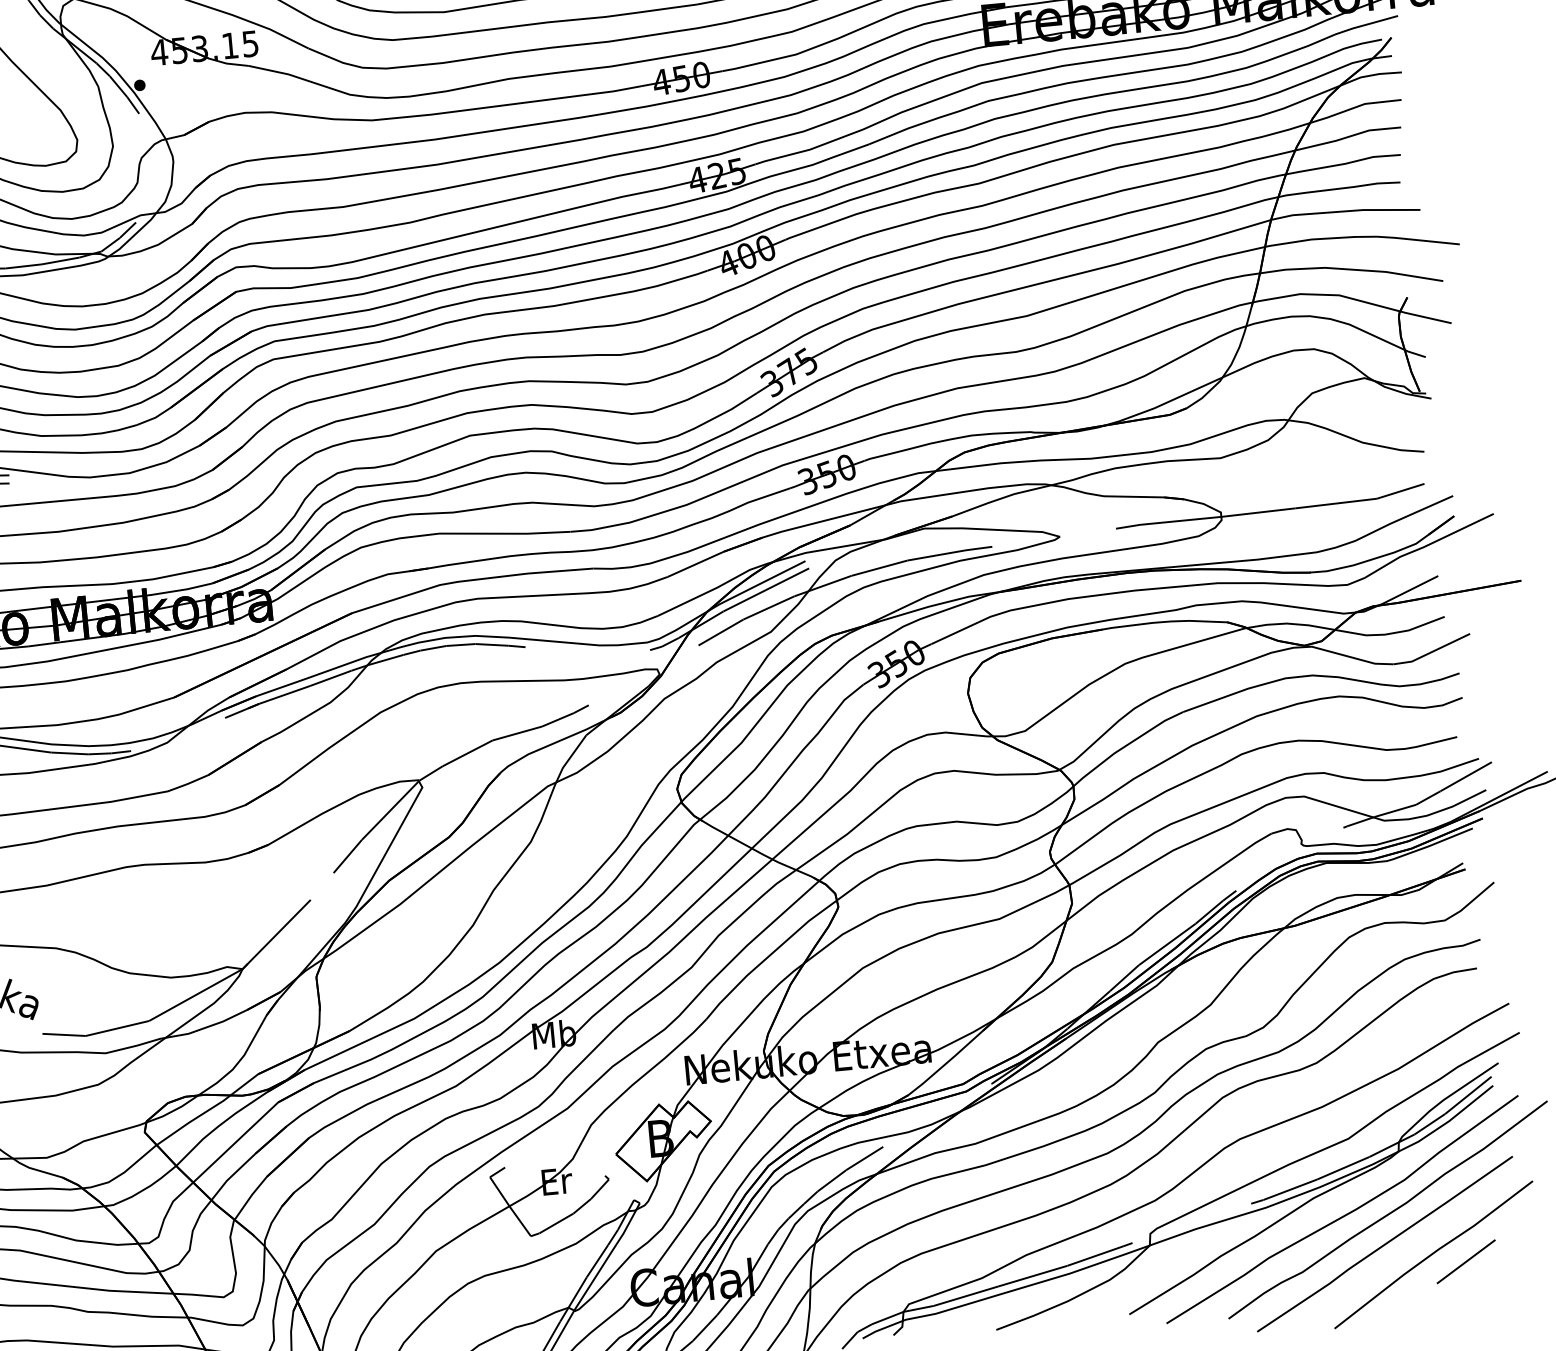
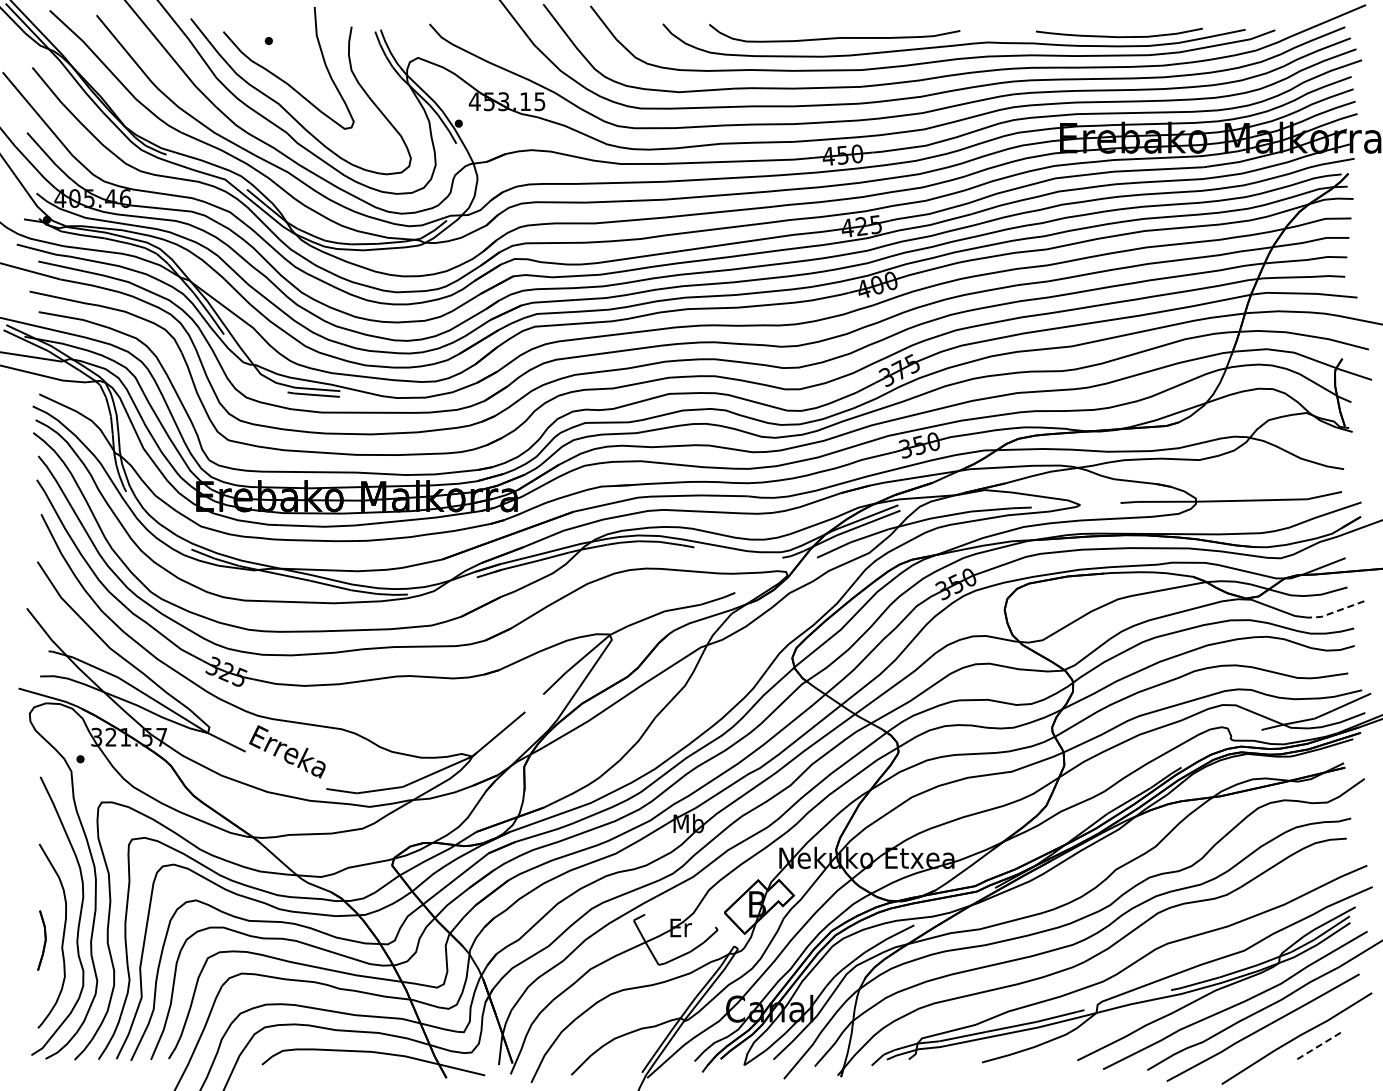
line: (1431, 652) -> (1335, 611), solid -> dashed
line: (1466, 1261) -> (1319, 1045), solid -> dashed

